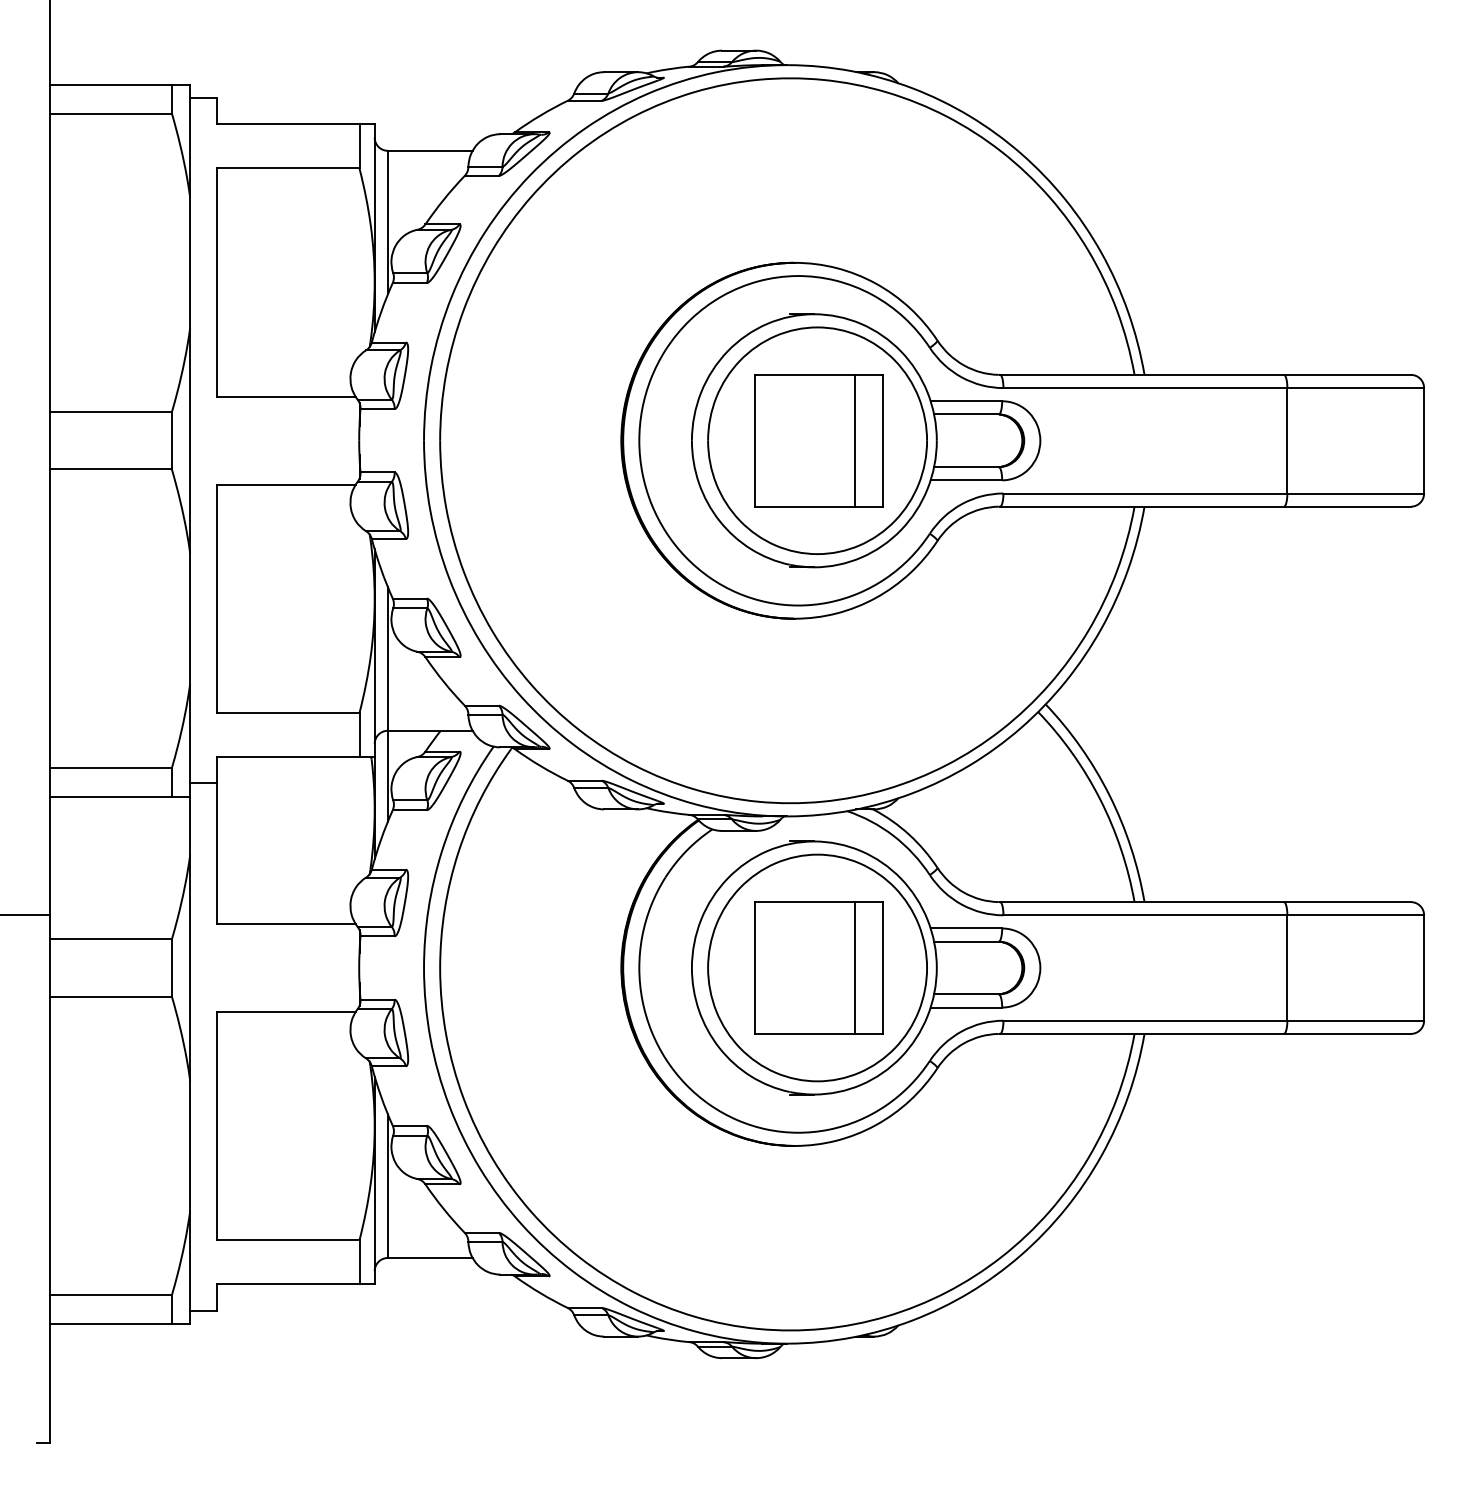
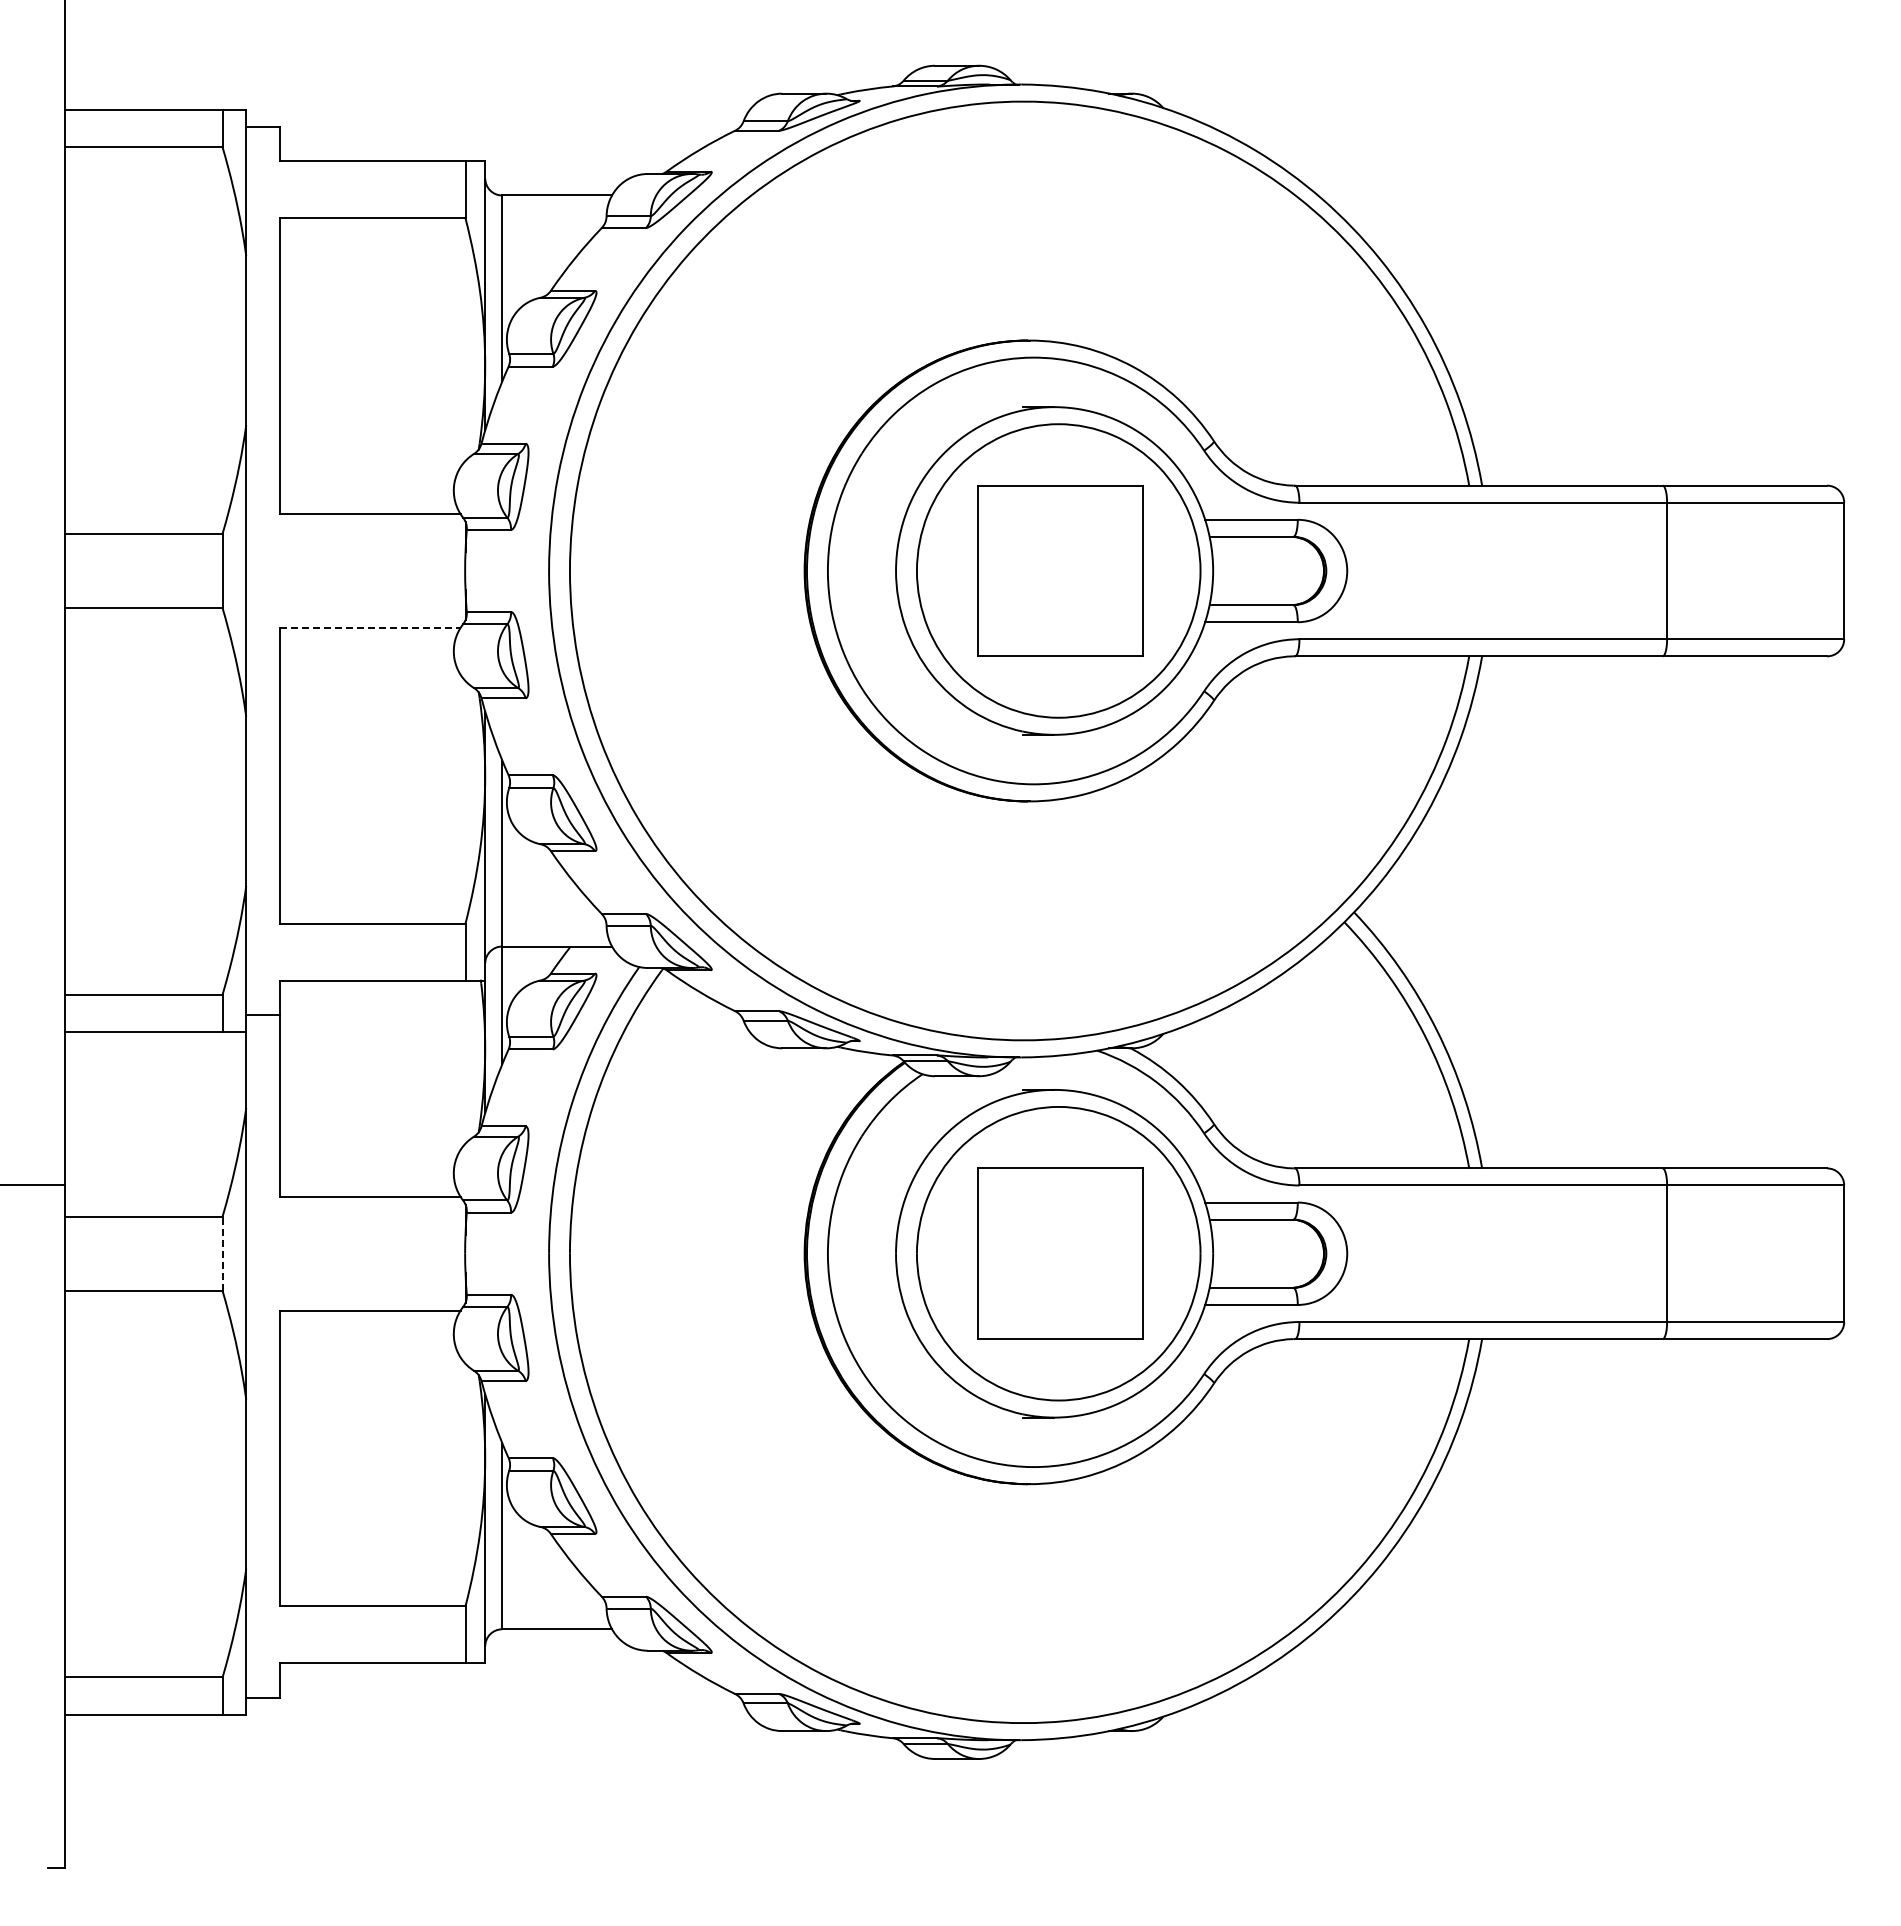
line: (855, 440) -> (1107, 570), removed
line: (286, 484) -> (370, 627), solid -> dashed
line: (171, 967) -> (222, 1253), solid -> dashed
line: (855, 967) -> (1107, 1253), removed

